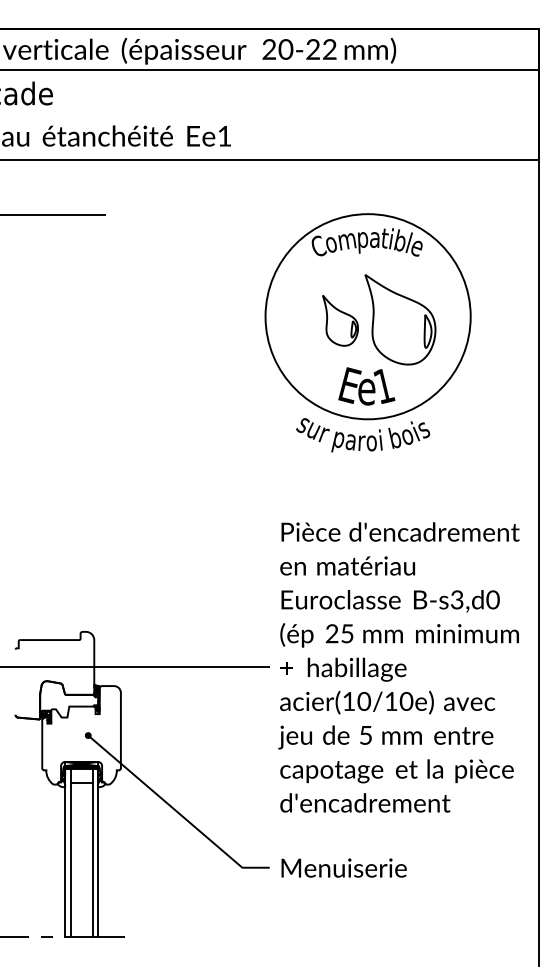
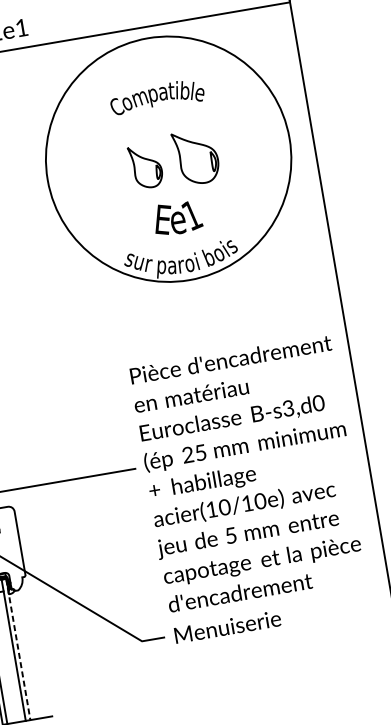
circle: (367, 316) -> (168, 159), size x1.4
part: (400, 319) -> (196, 156), size x0.7
text: (398, 667) -> (248, 473), moved
line: (97, 852) -> (17, 649), solid -> dashed

